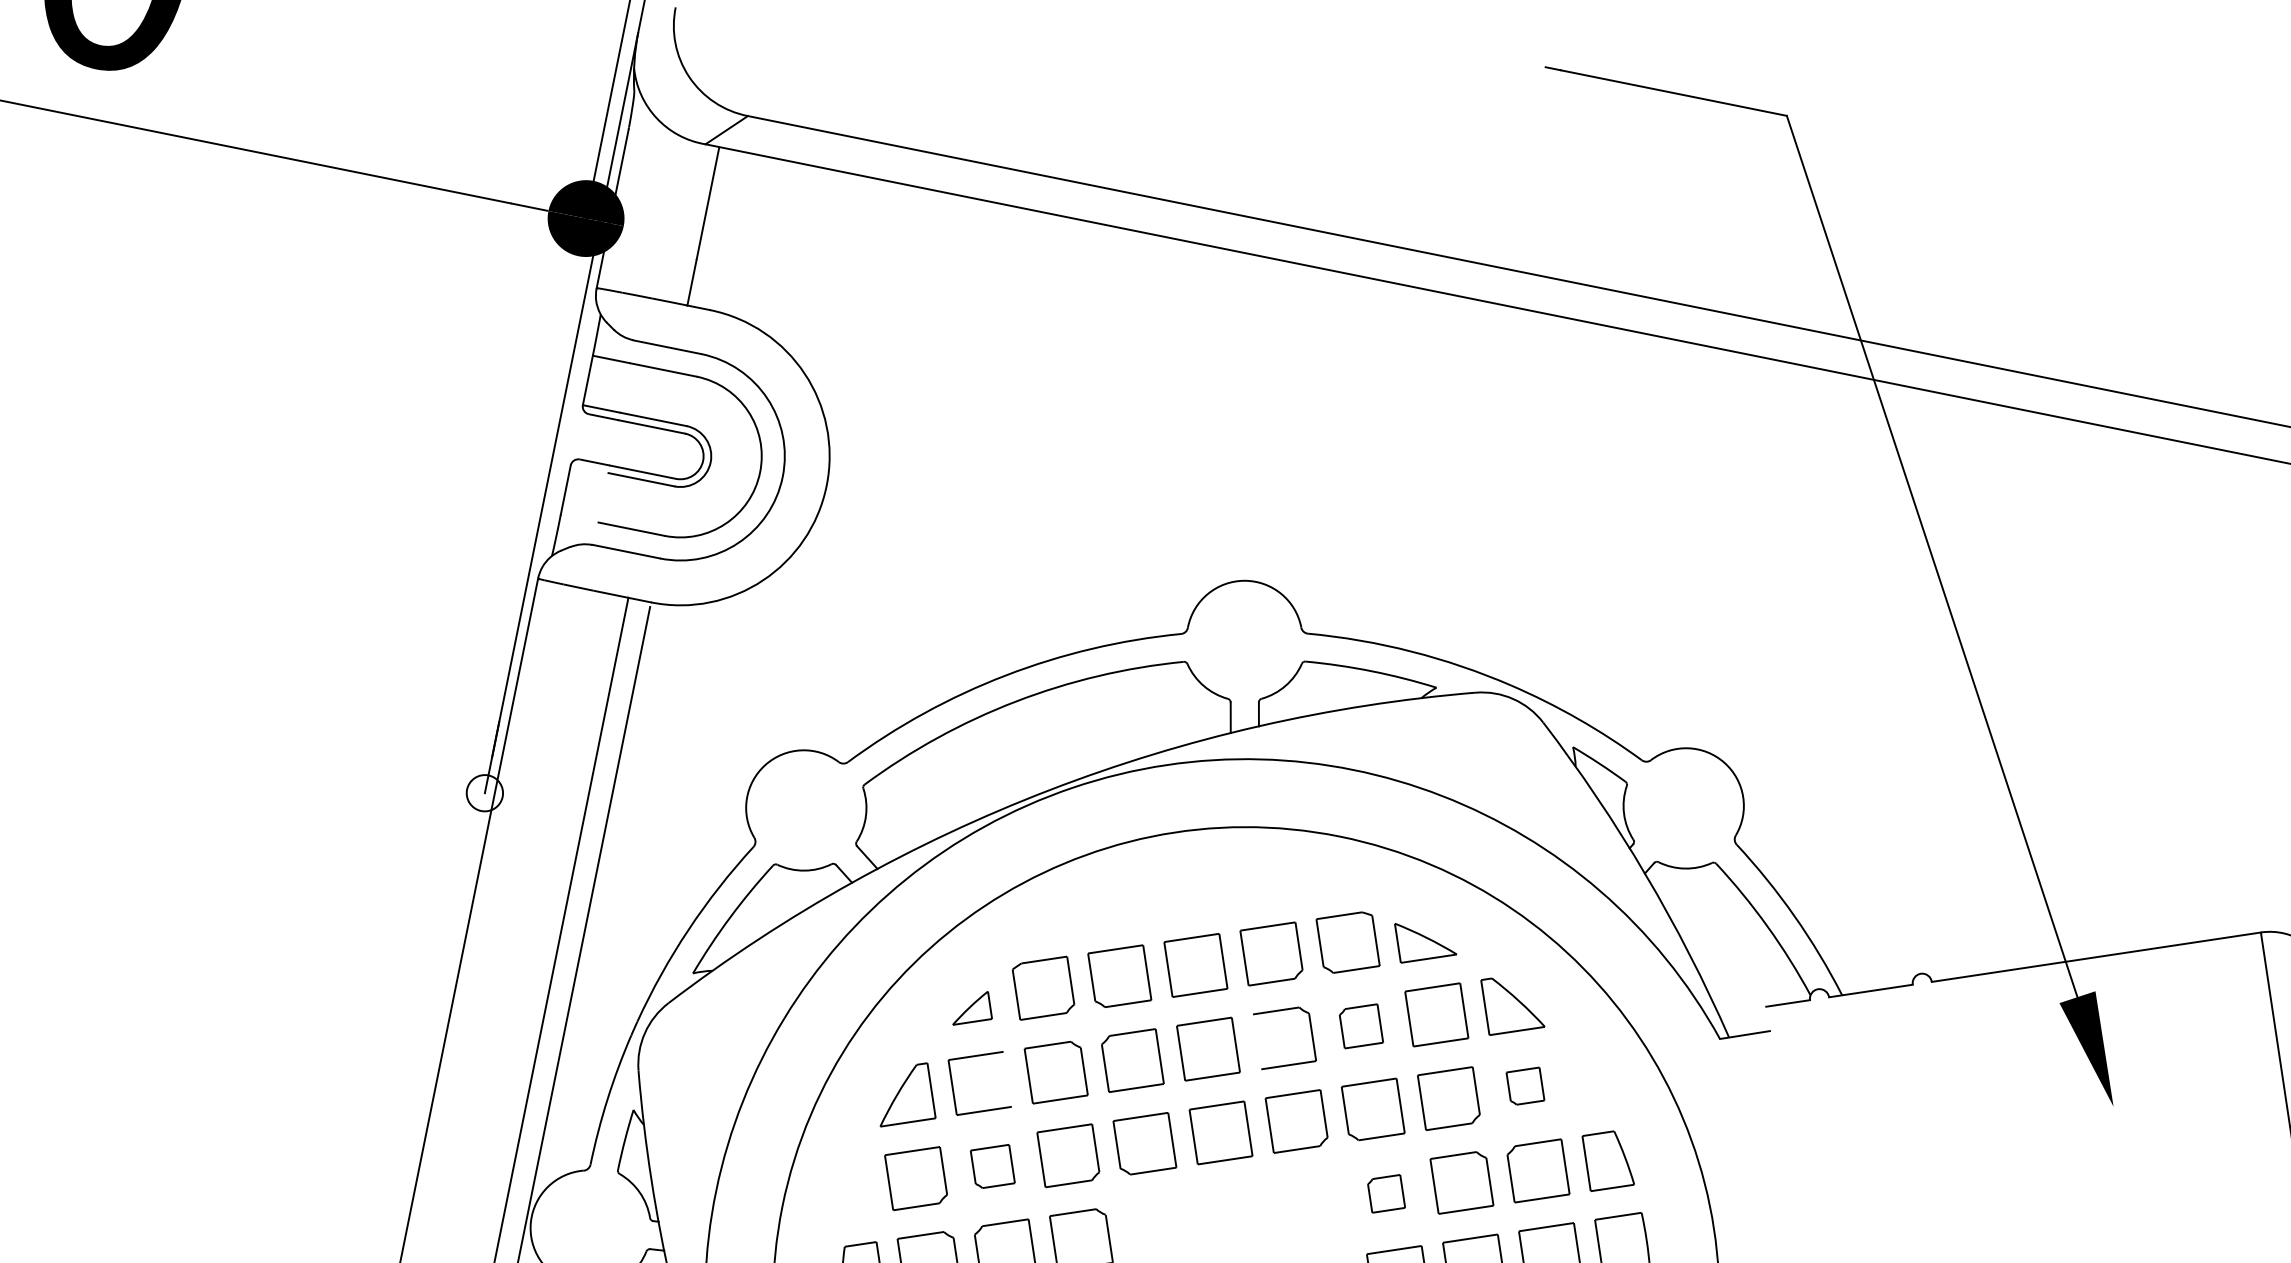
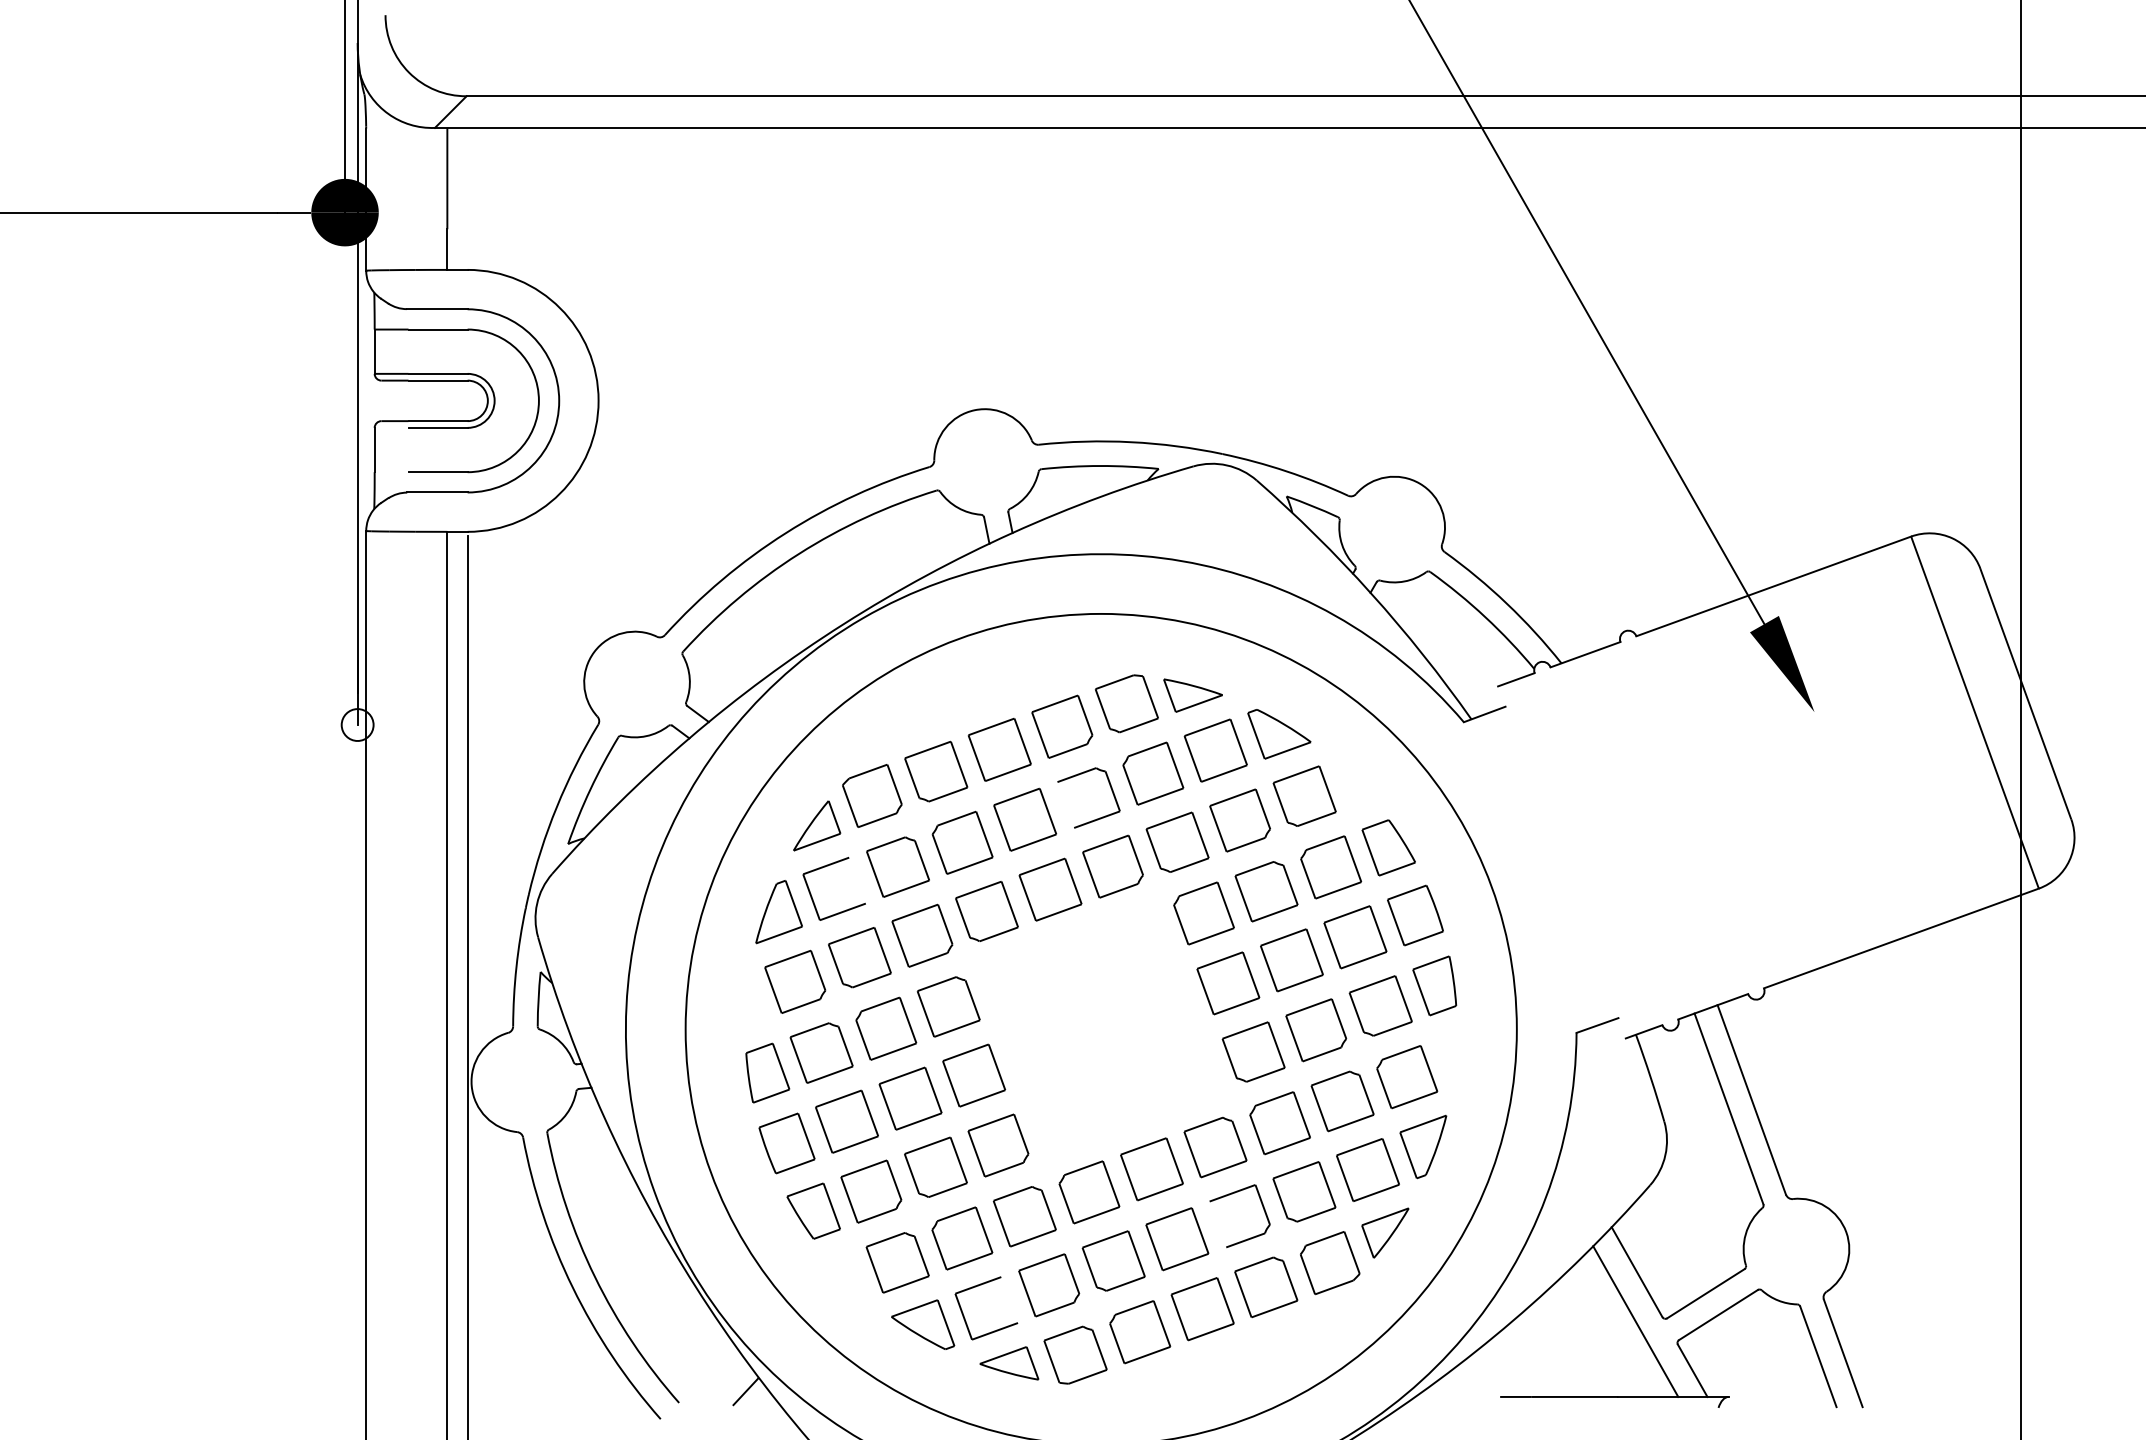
part: (975, 1008) -> (817, 825), size x1.43
part: (1362, 1026) -> (1153, 773), size x1.43
part: (1525, 1084) -> (1304, 795), size x1.67
part: (992, 1165) -> (859, 957), size x1.43
part: (1386, 1193) -> (1203, 913), size x1.67

